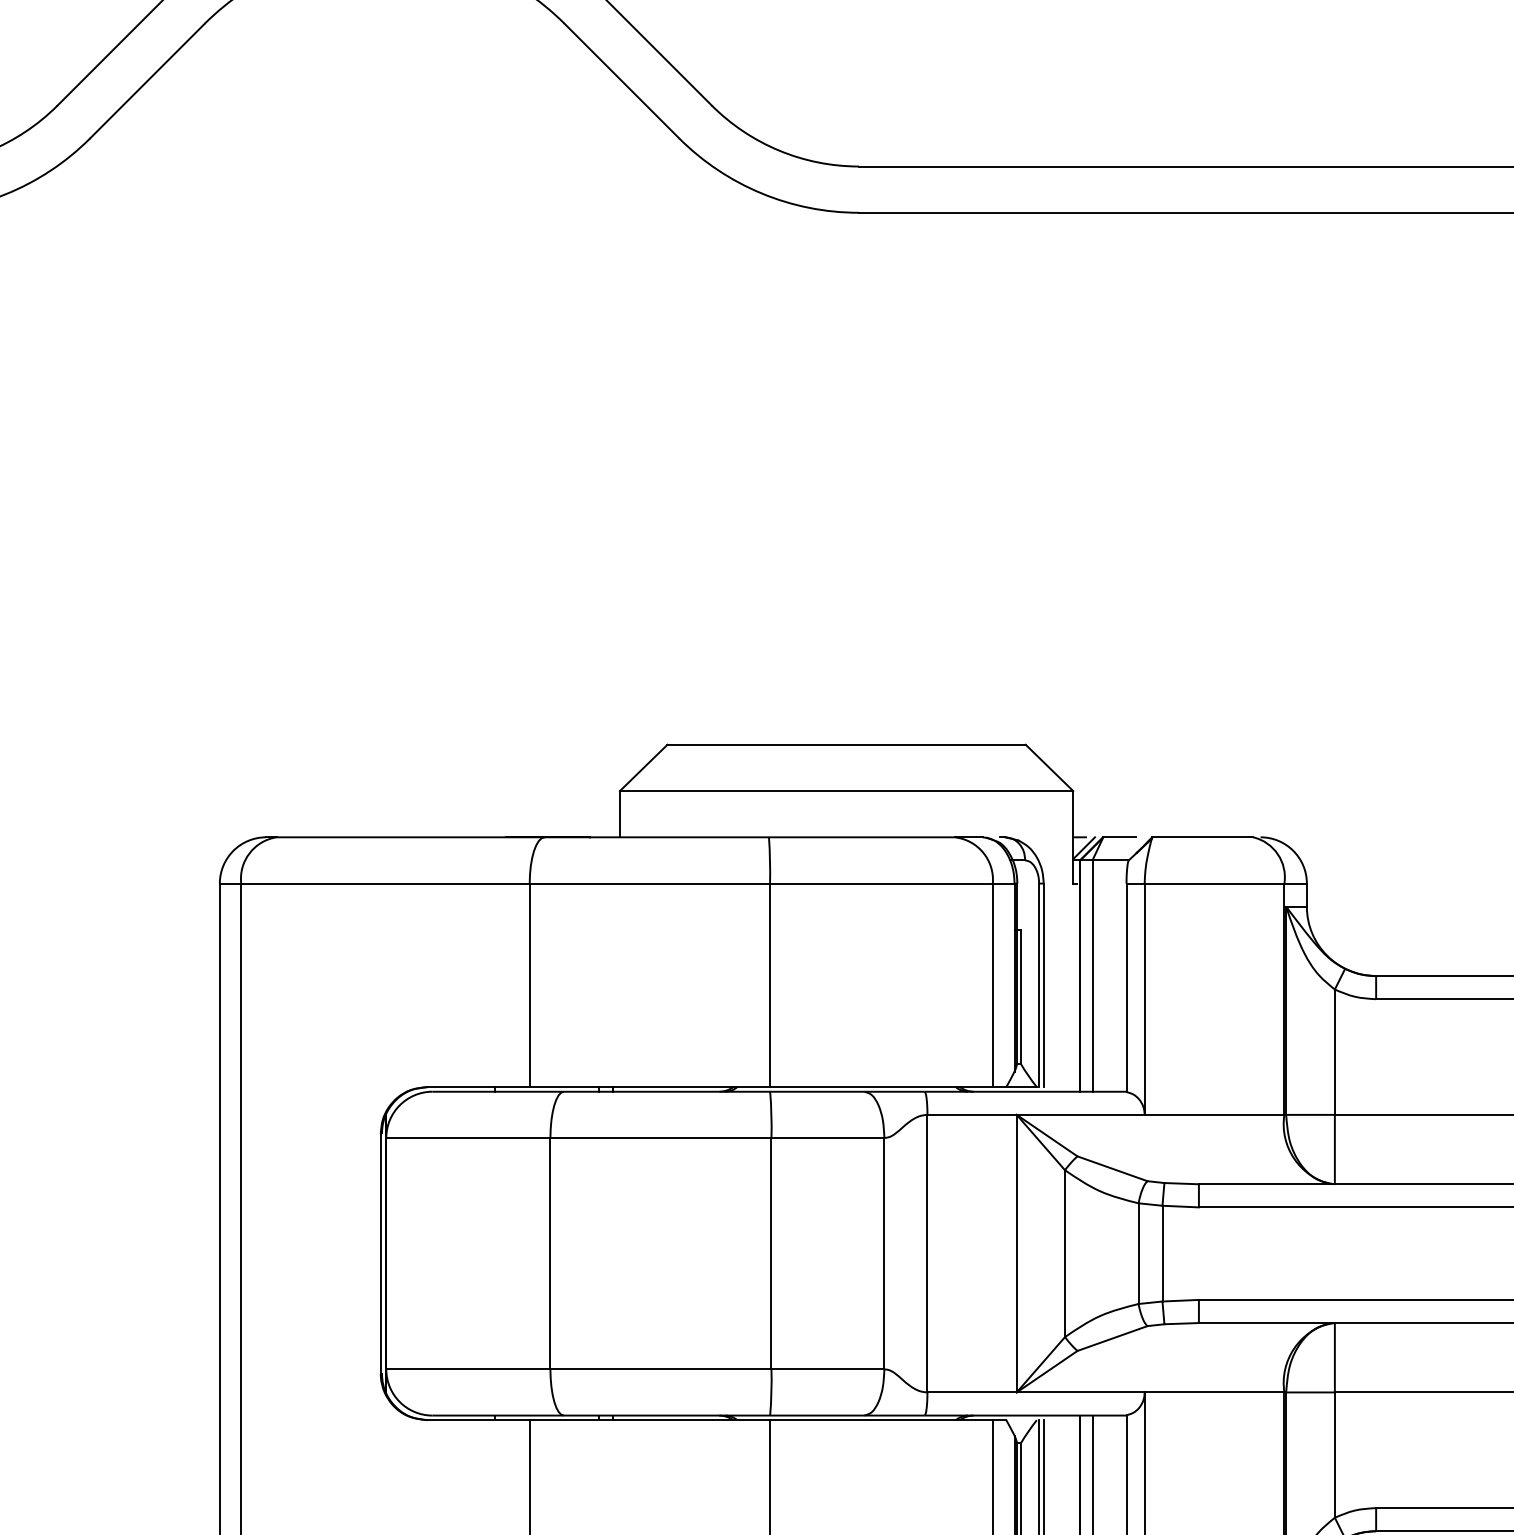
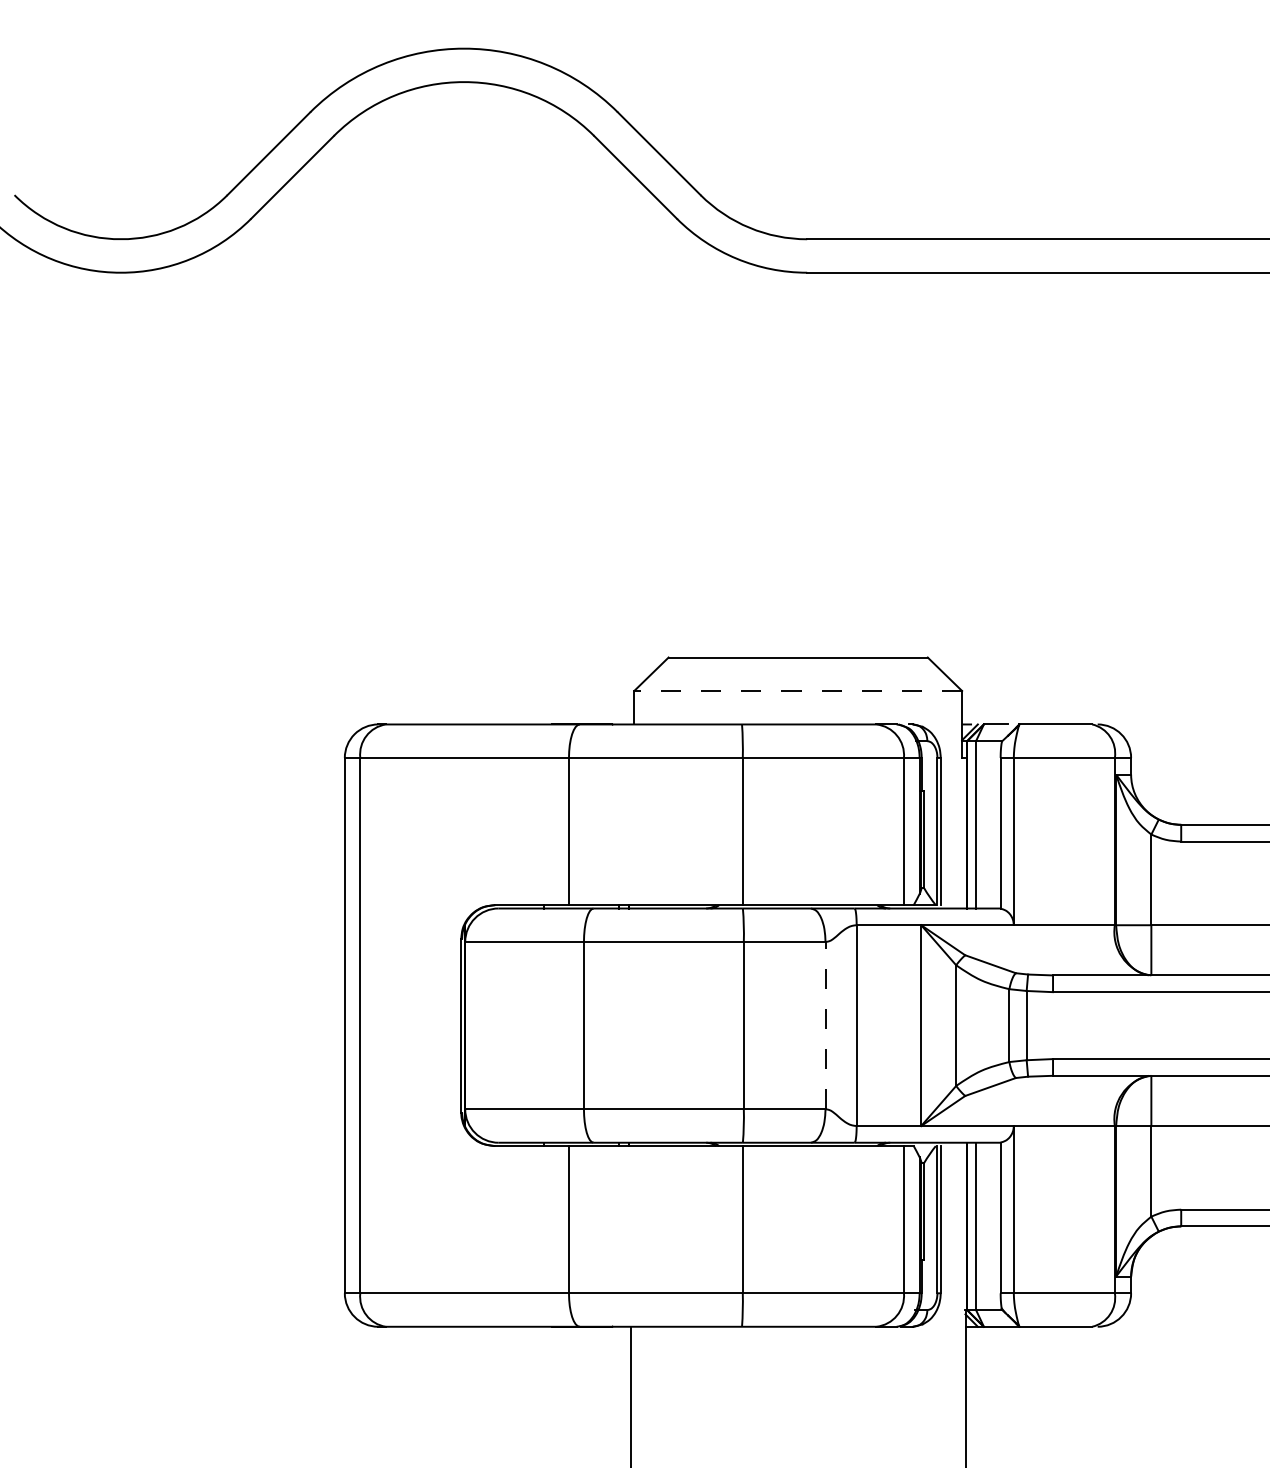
line: (847, 791) -> (798, 691), solid -> dashed
line: (884, 1253) -> (825, 1025), solid -> dashed

